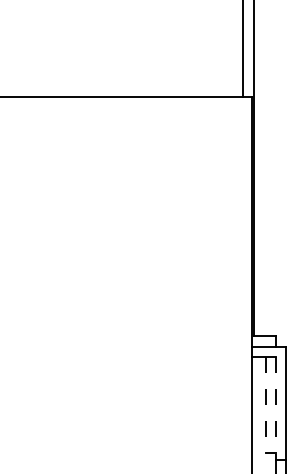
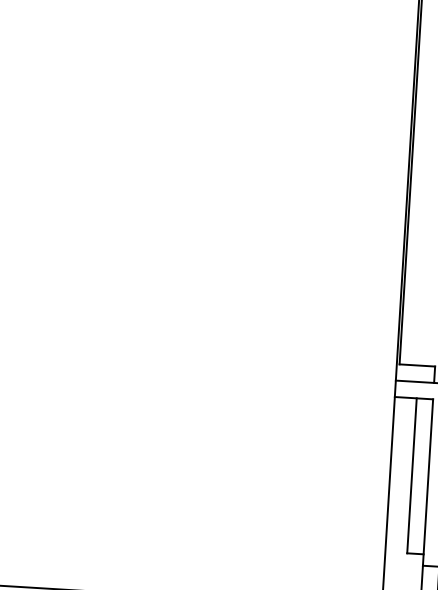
line: (265, 405) -> (411, 476), dashed -> solid
line: (275, 408) -> (427, 482), dashed -> solid

